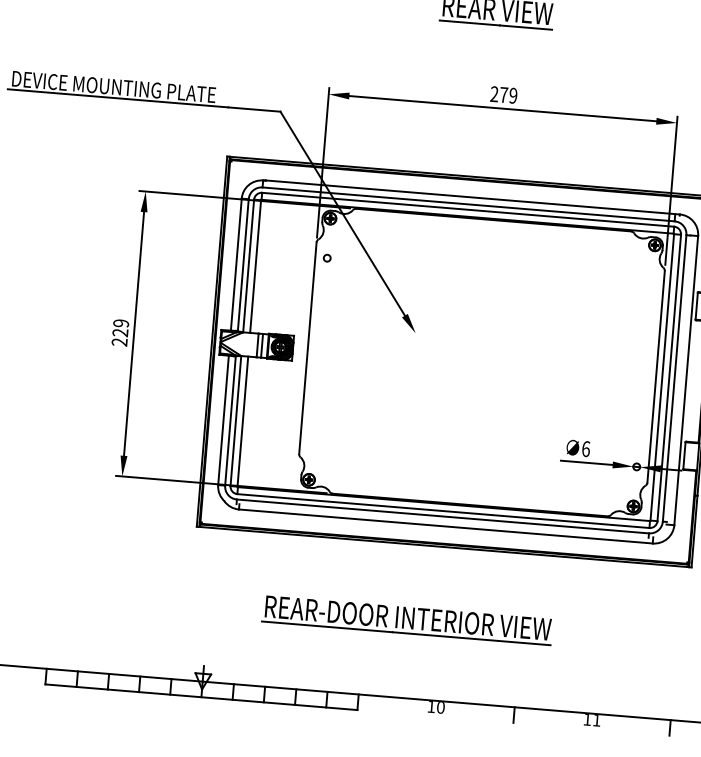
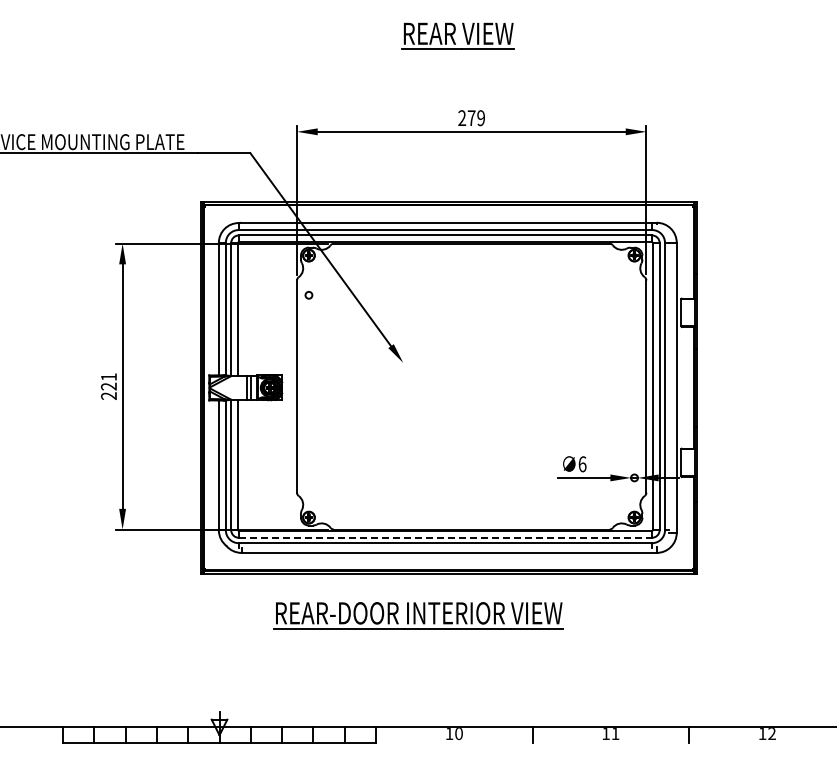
text: (120, 323) -> (108, 377), 229 -> 221
line: (443, 510) -> (445, 537), solid -> dashed
part: (407, 620) -> (418, 615), moved

